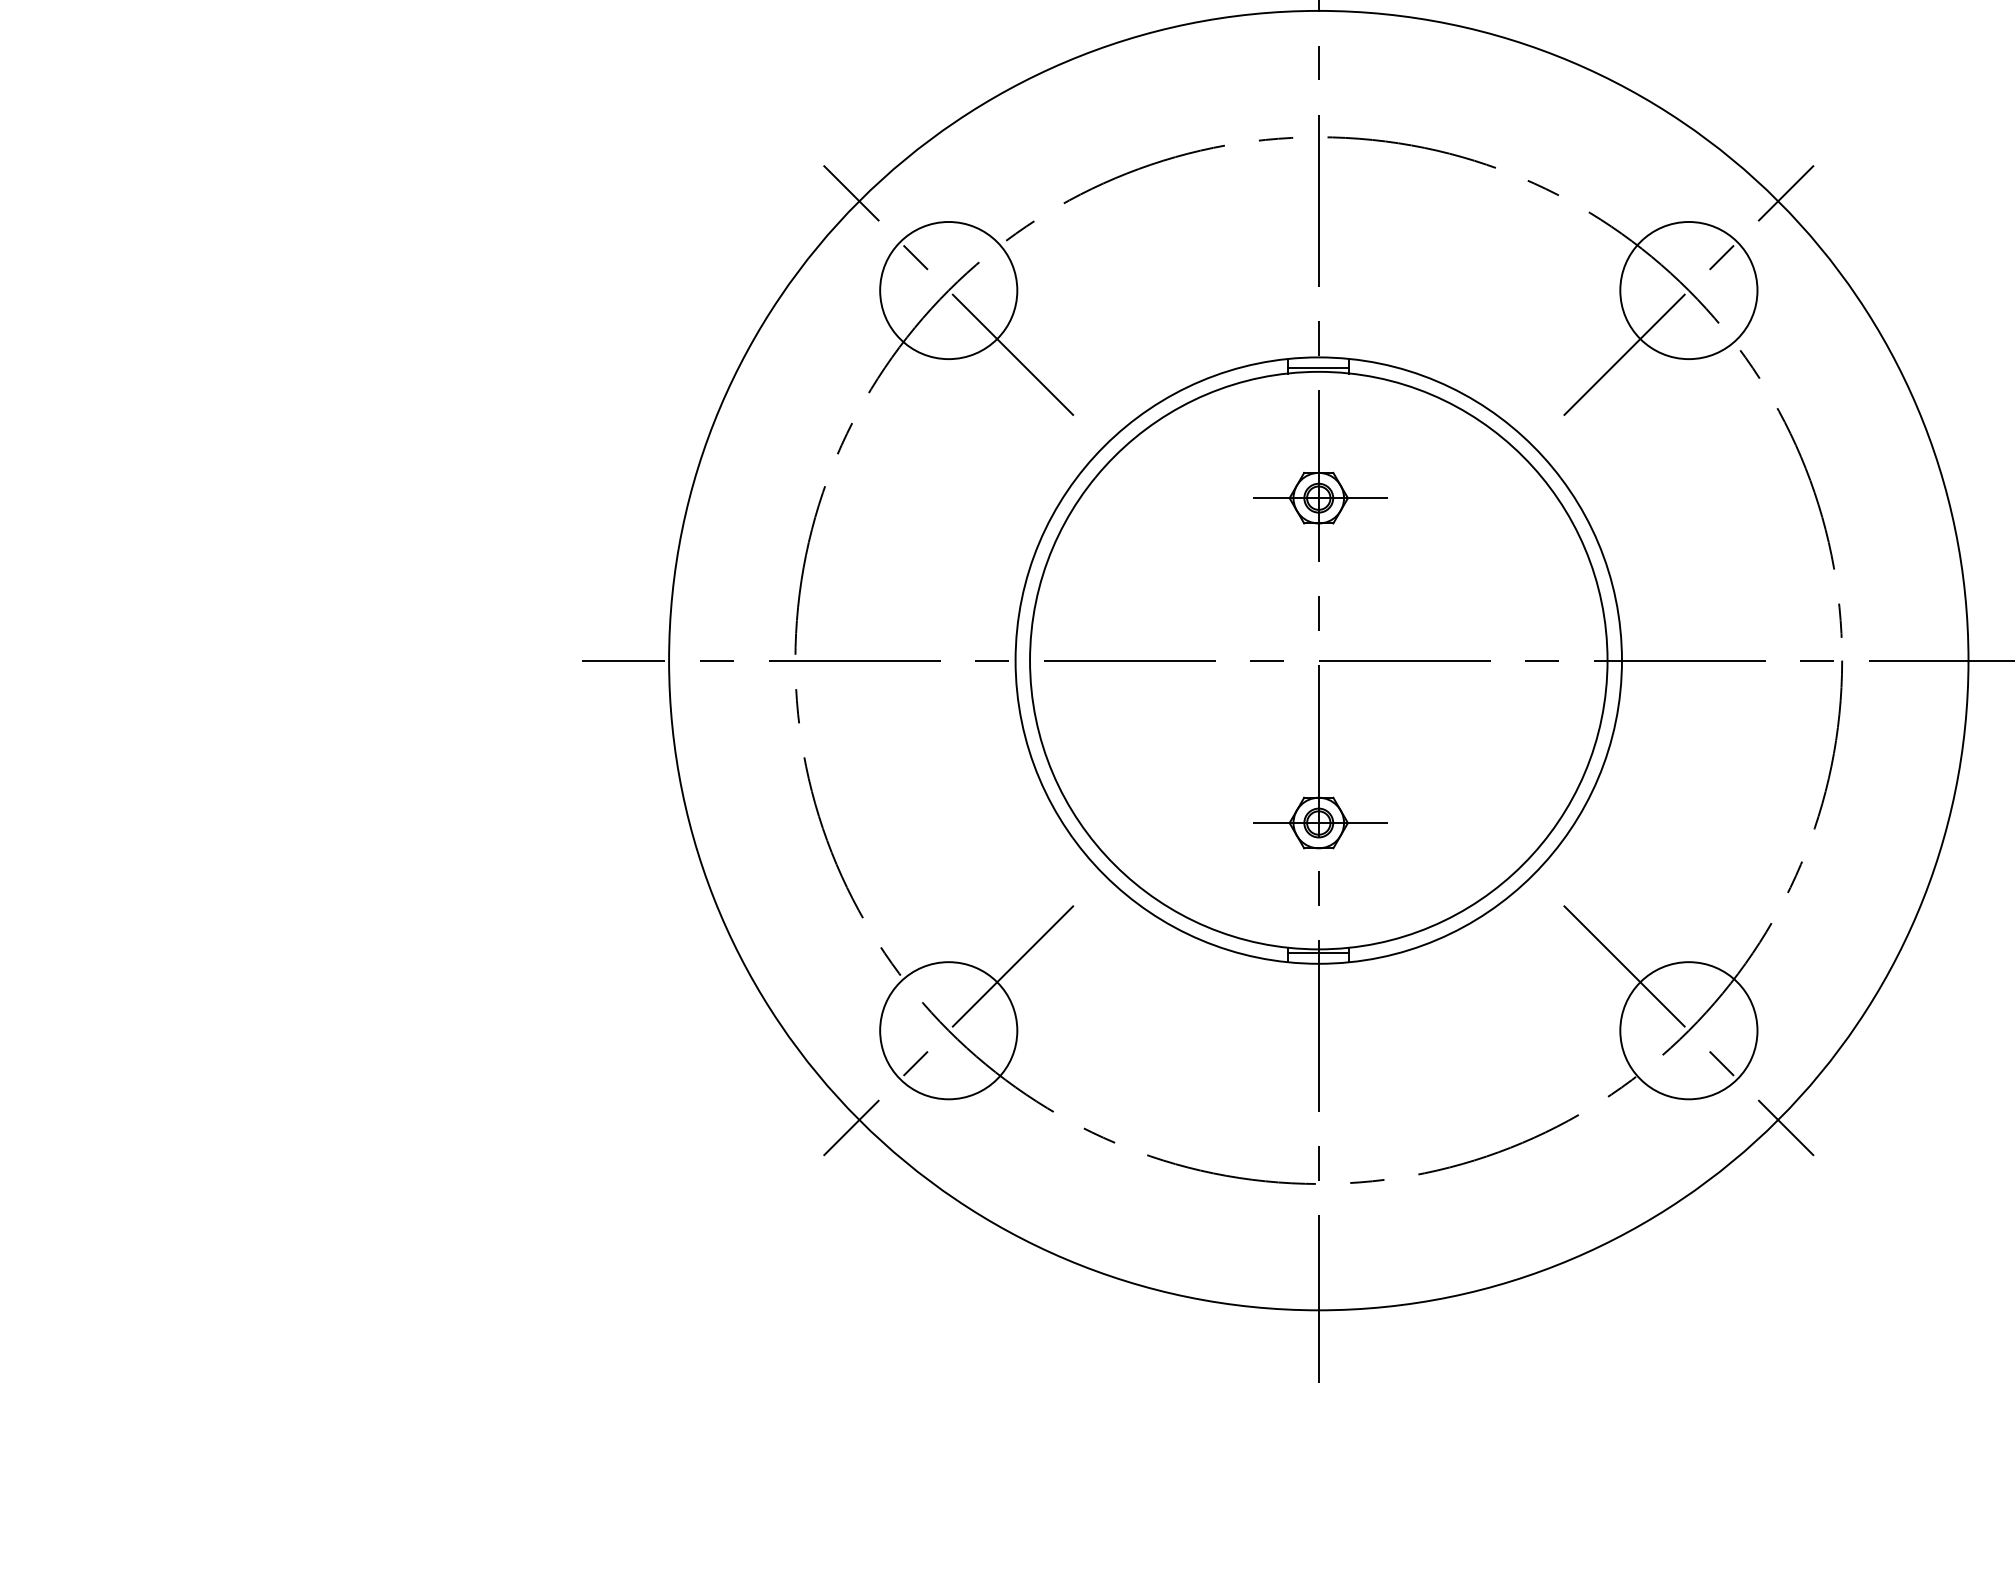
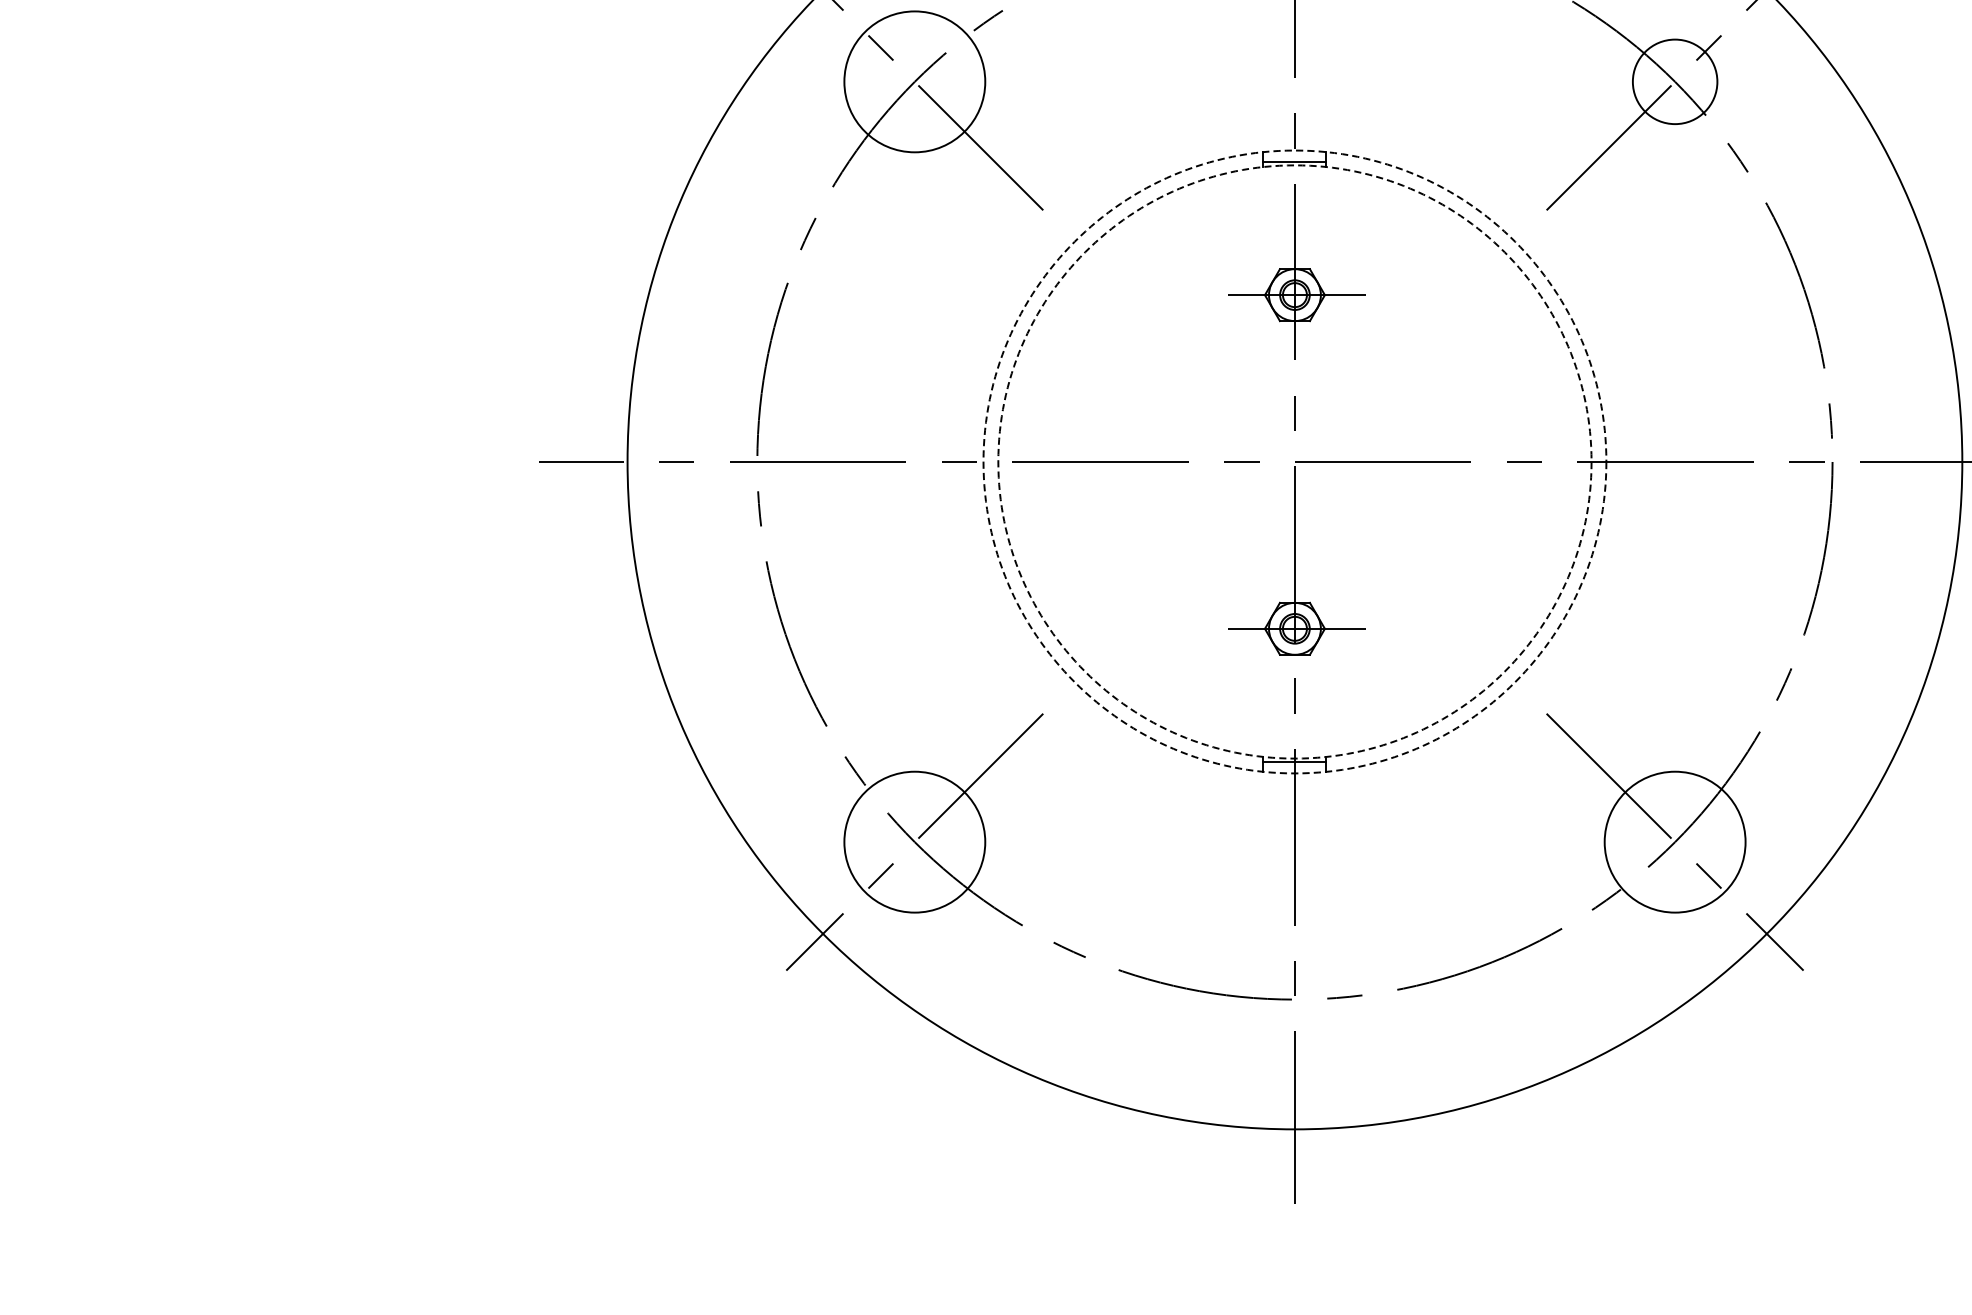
circle: (1688, 290) -> (1674, 81), size x0.6
circle: (1318, 660) -> (1294, 461), solid -> dashed
circle: (1318, 660) -> (1294, 461), solid -> dashed

